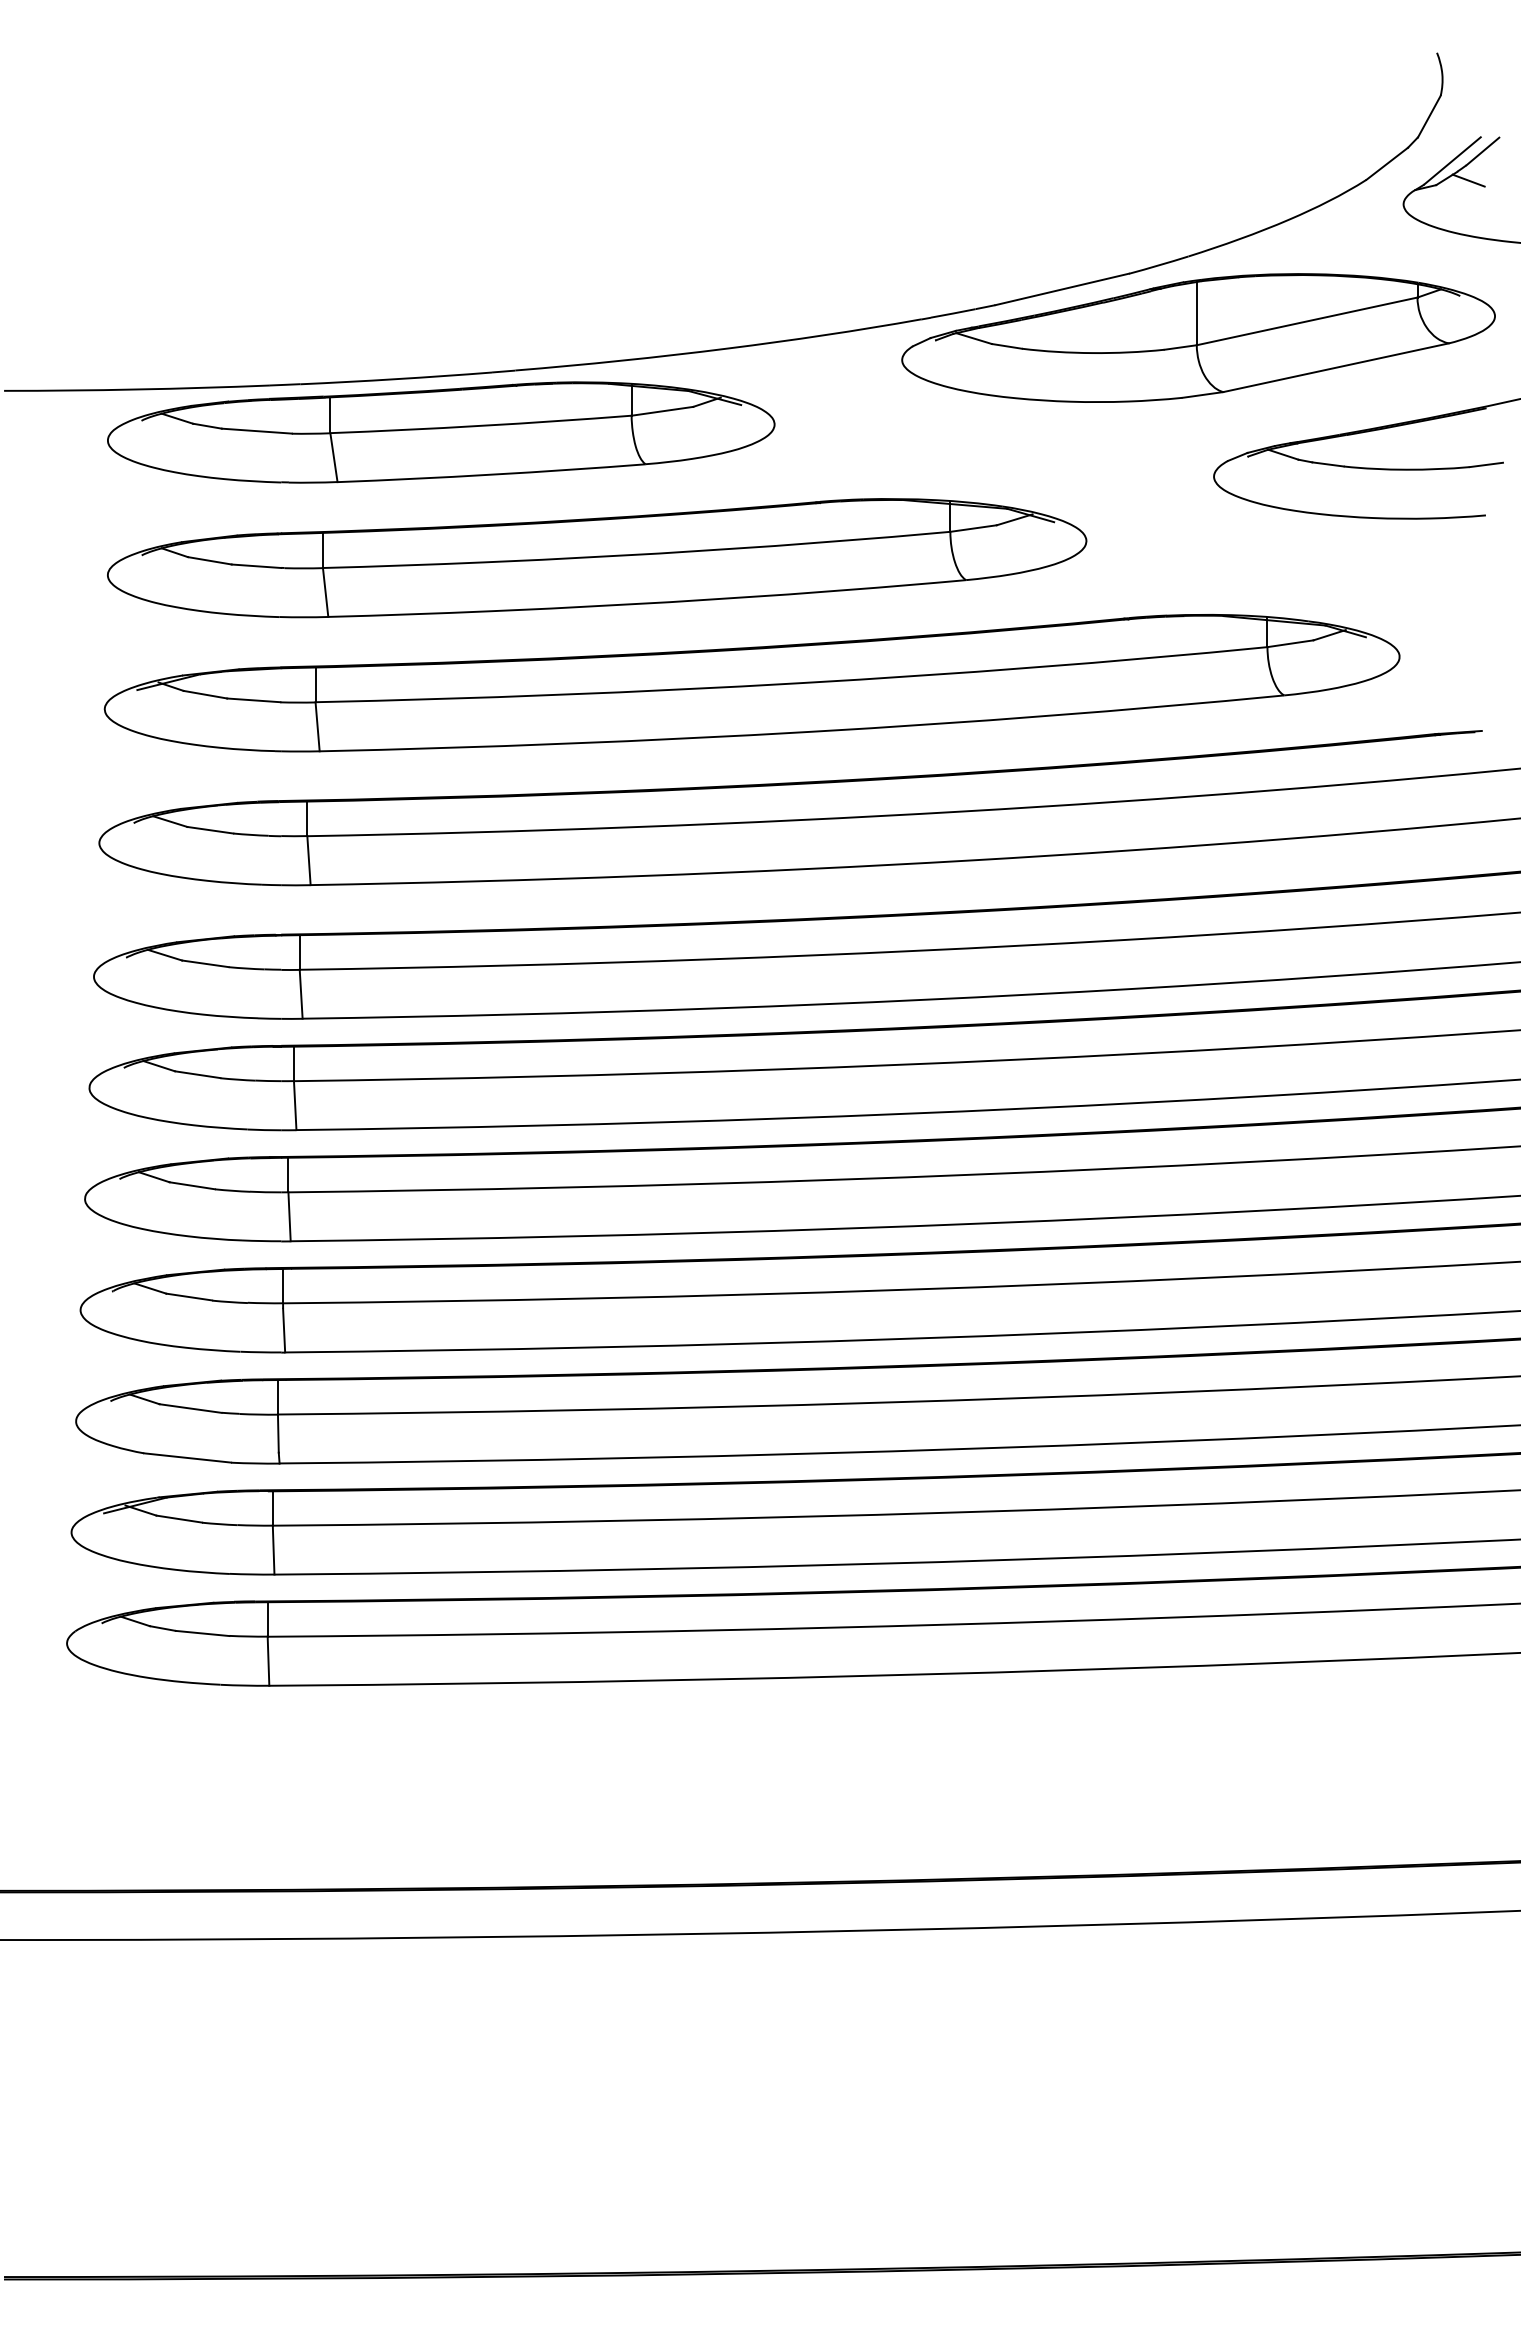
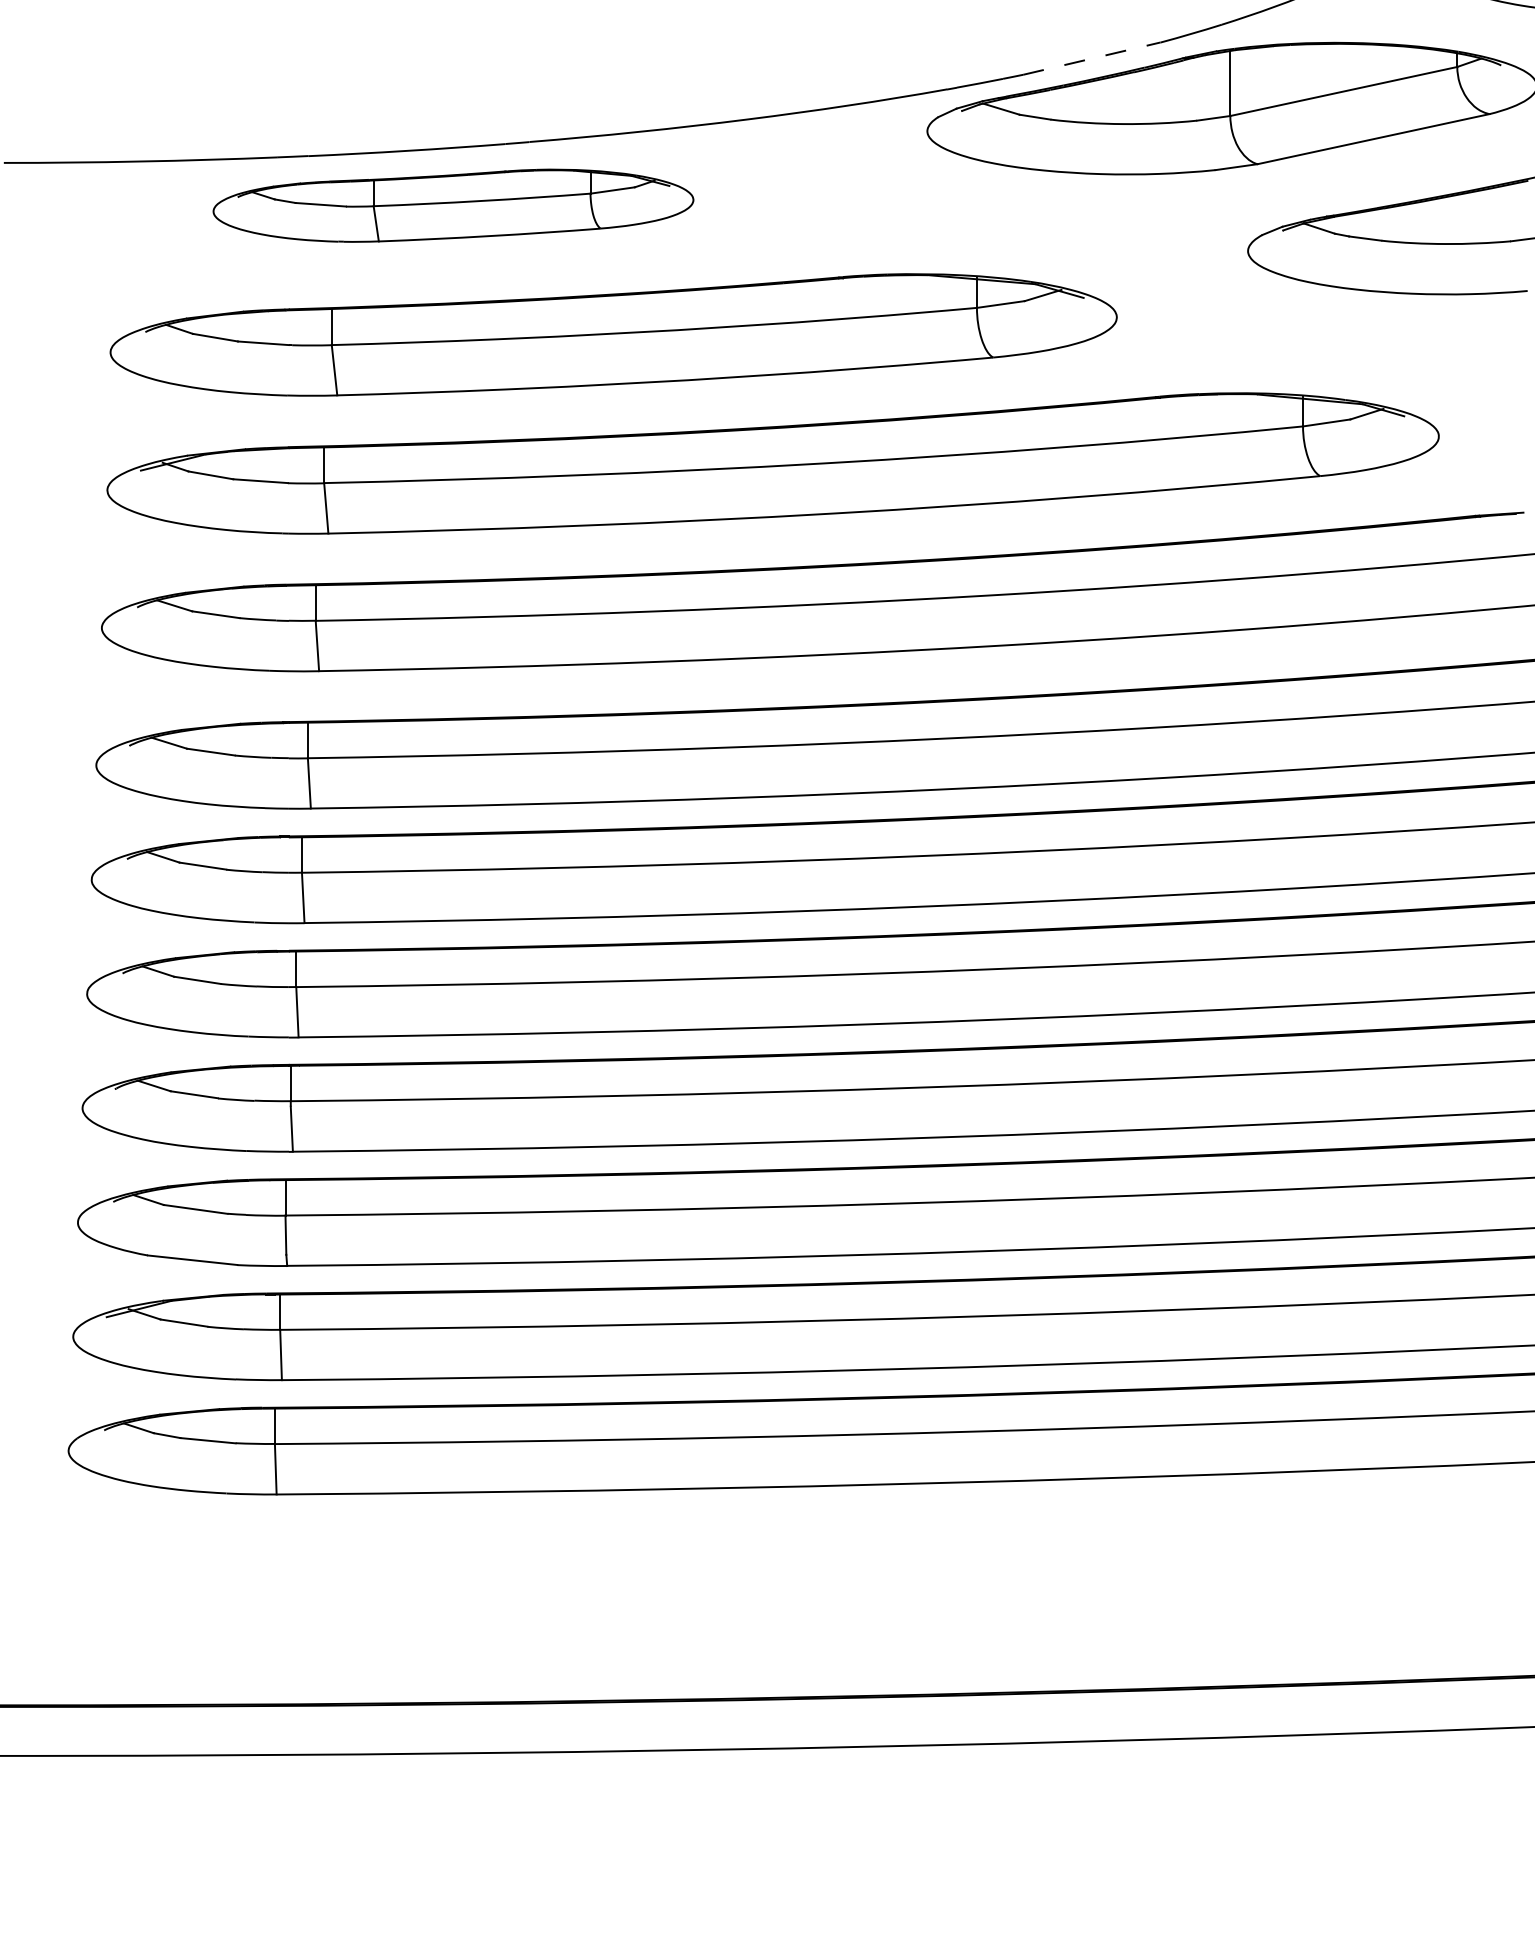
line: (1062, 289) -> (1092, 58), solid -> dashed
part: (441, 432) -> (453, 205), size x0.7

